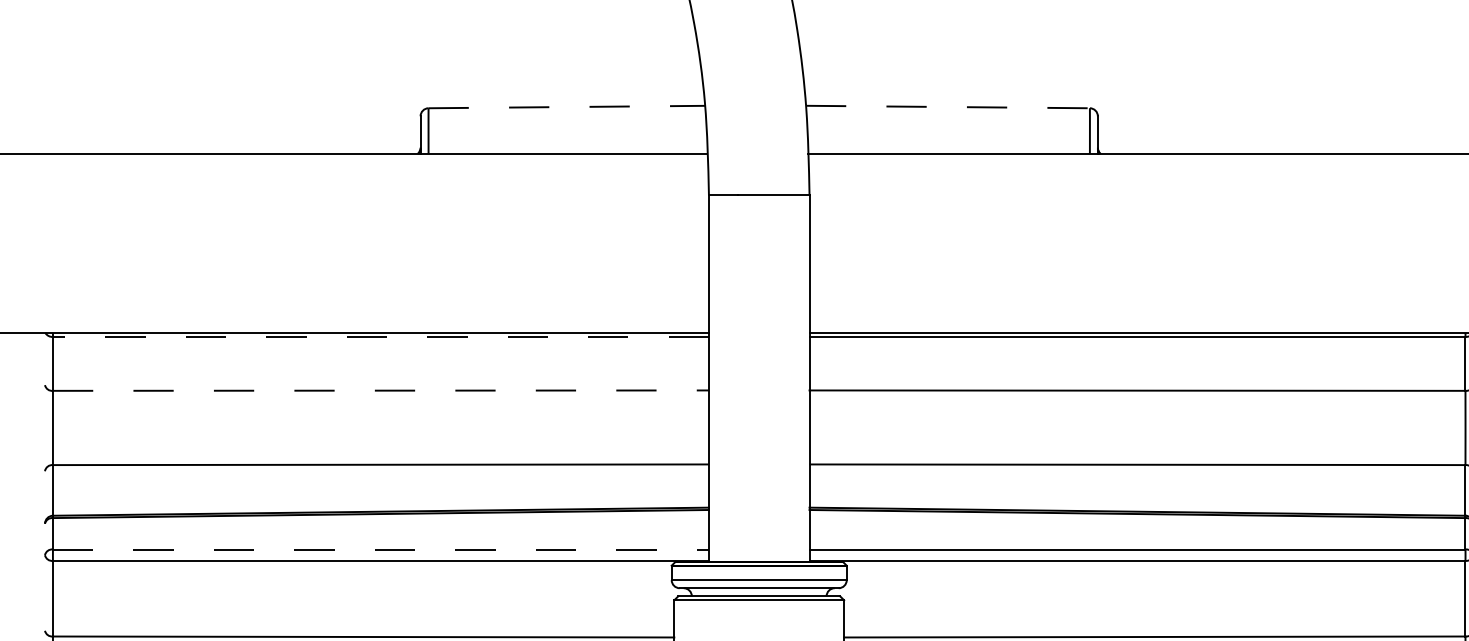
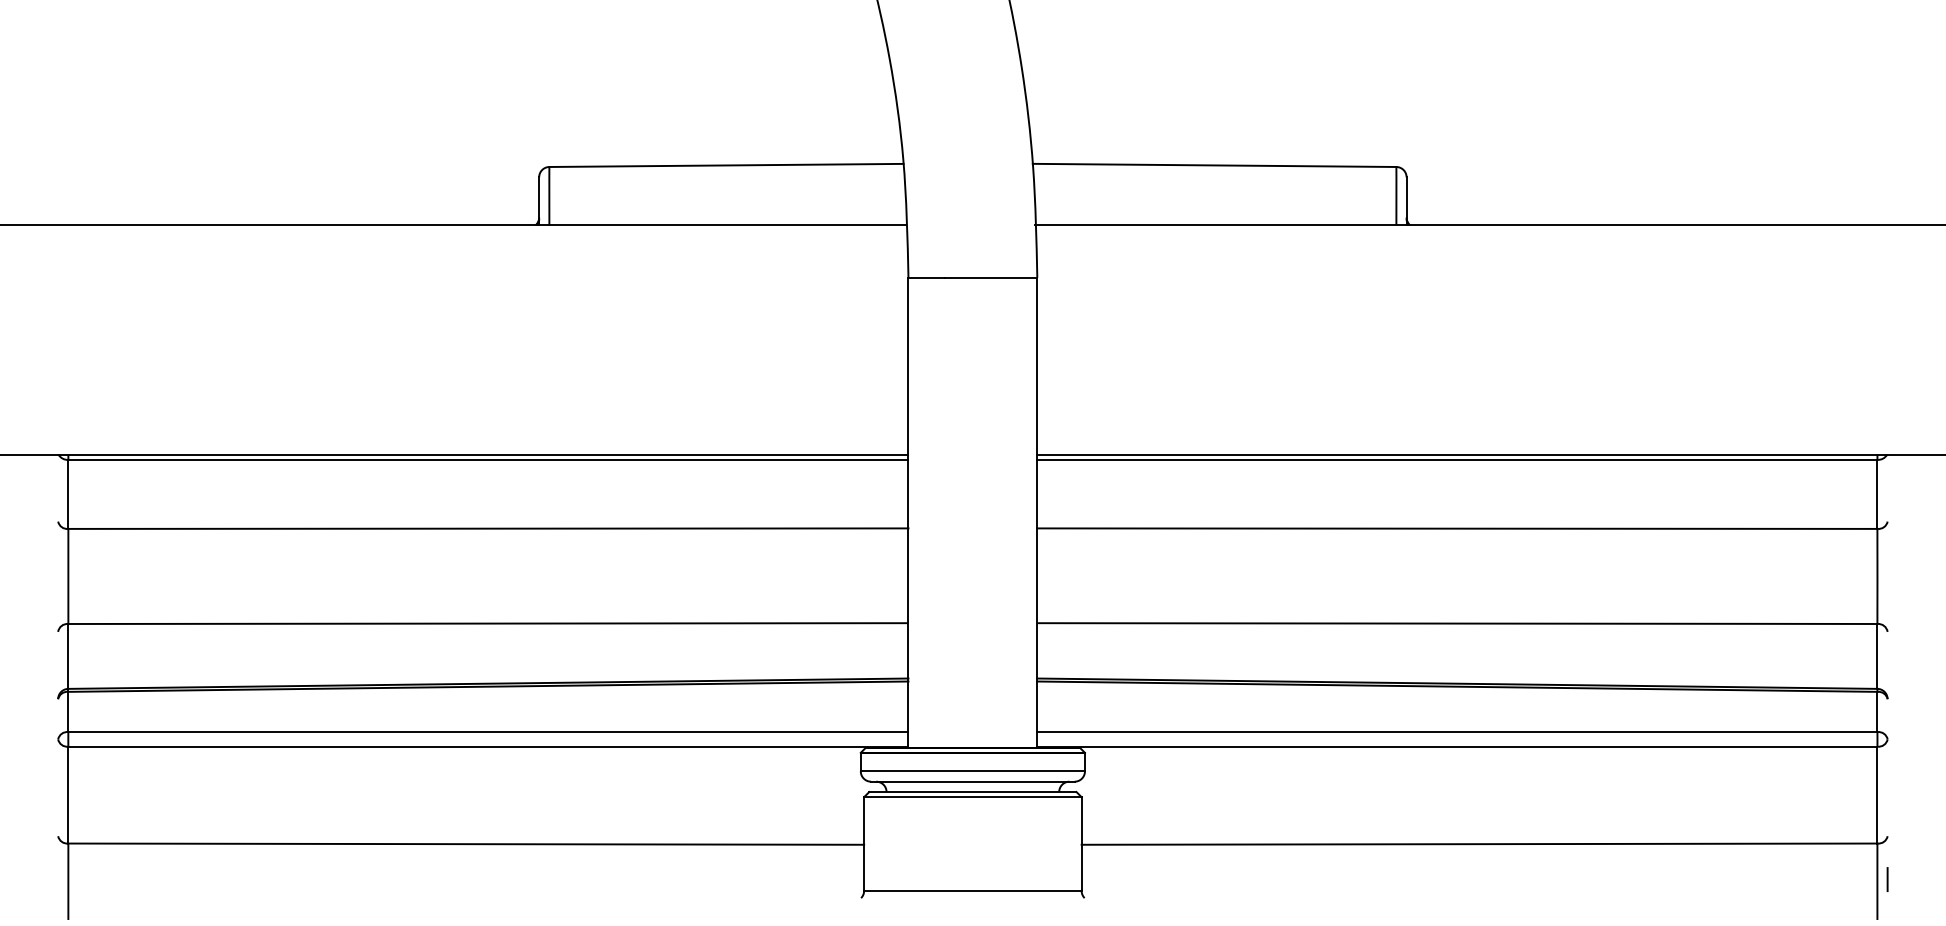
line: (566, 107) -> (726, 165), dashed -> solid
line: (947, 107) -> (1214, 165), dashed -> solid
line: (380, 336) -> (487, 459), dashed -> solid
line: (381, 390) -> (488, 528), dashed -> solid
line: (381, 549) -> (488, 732), dashed -> solid

